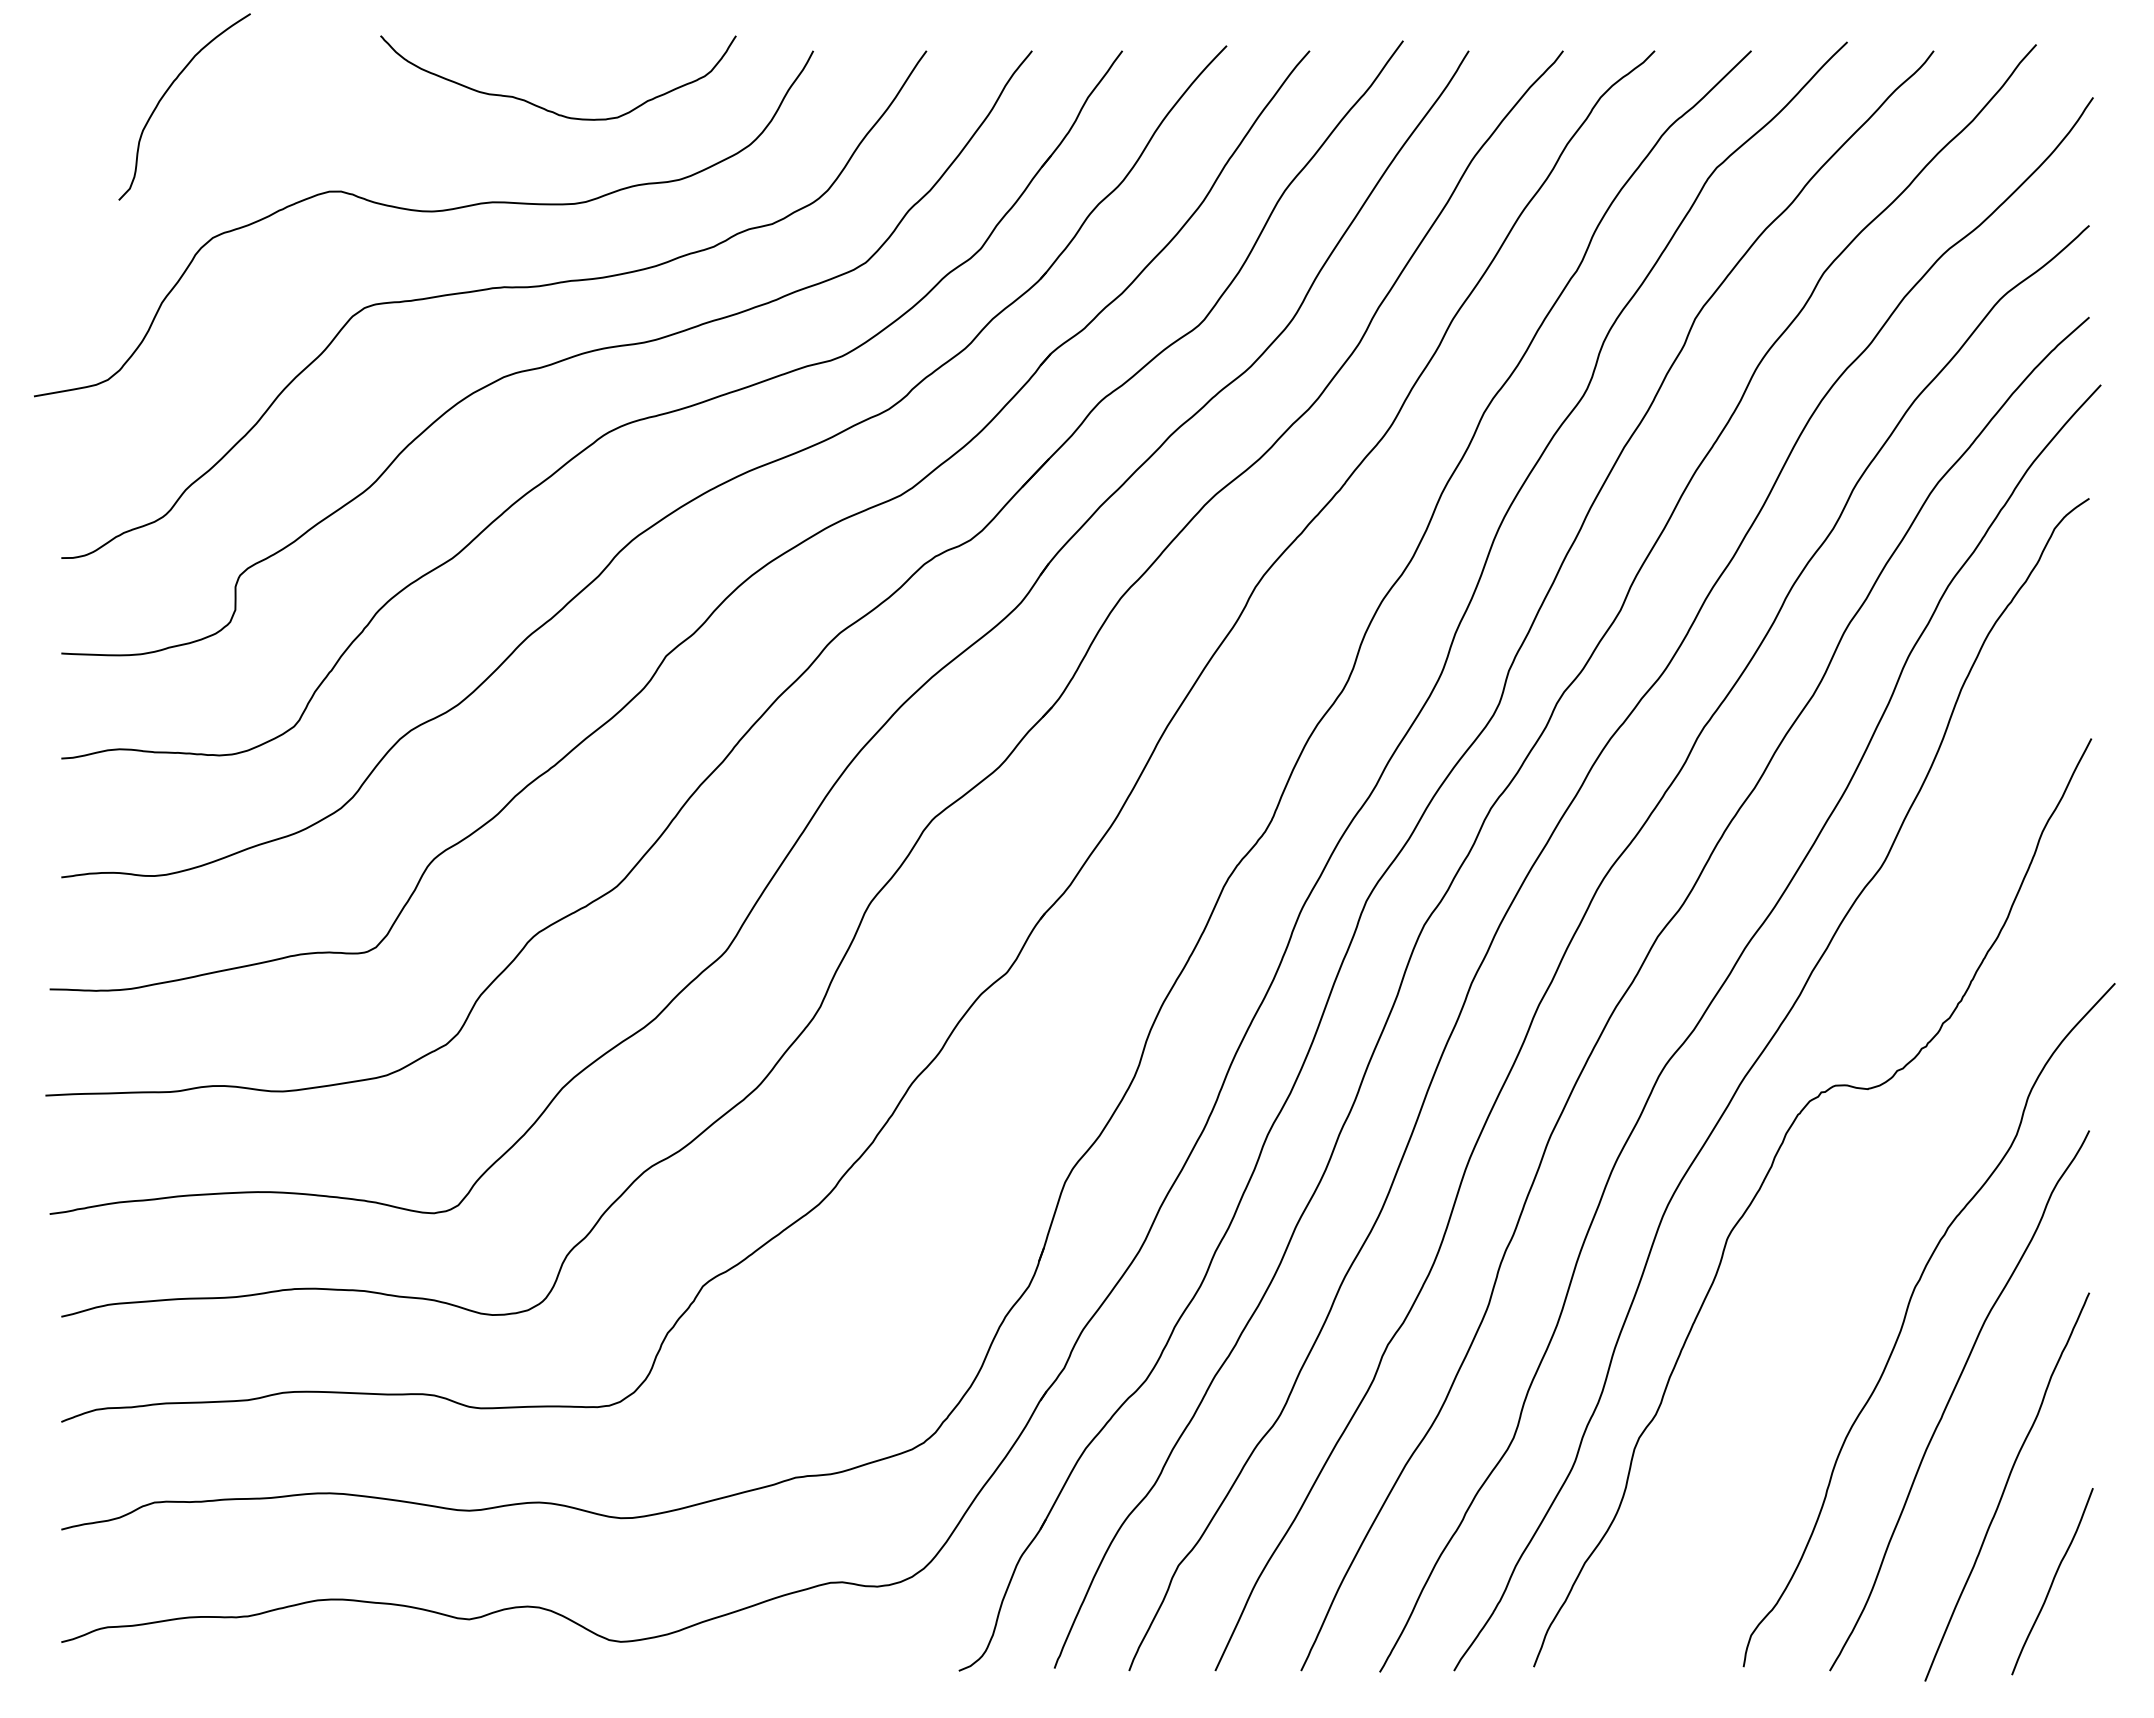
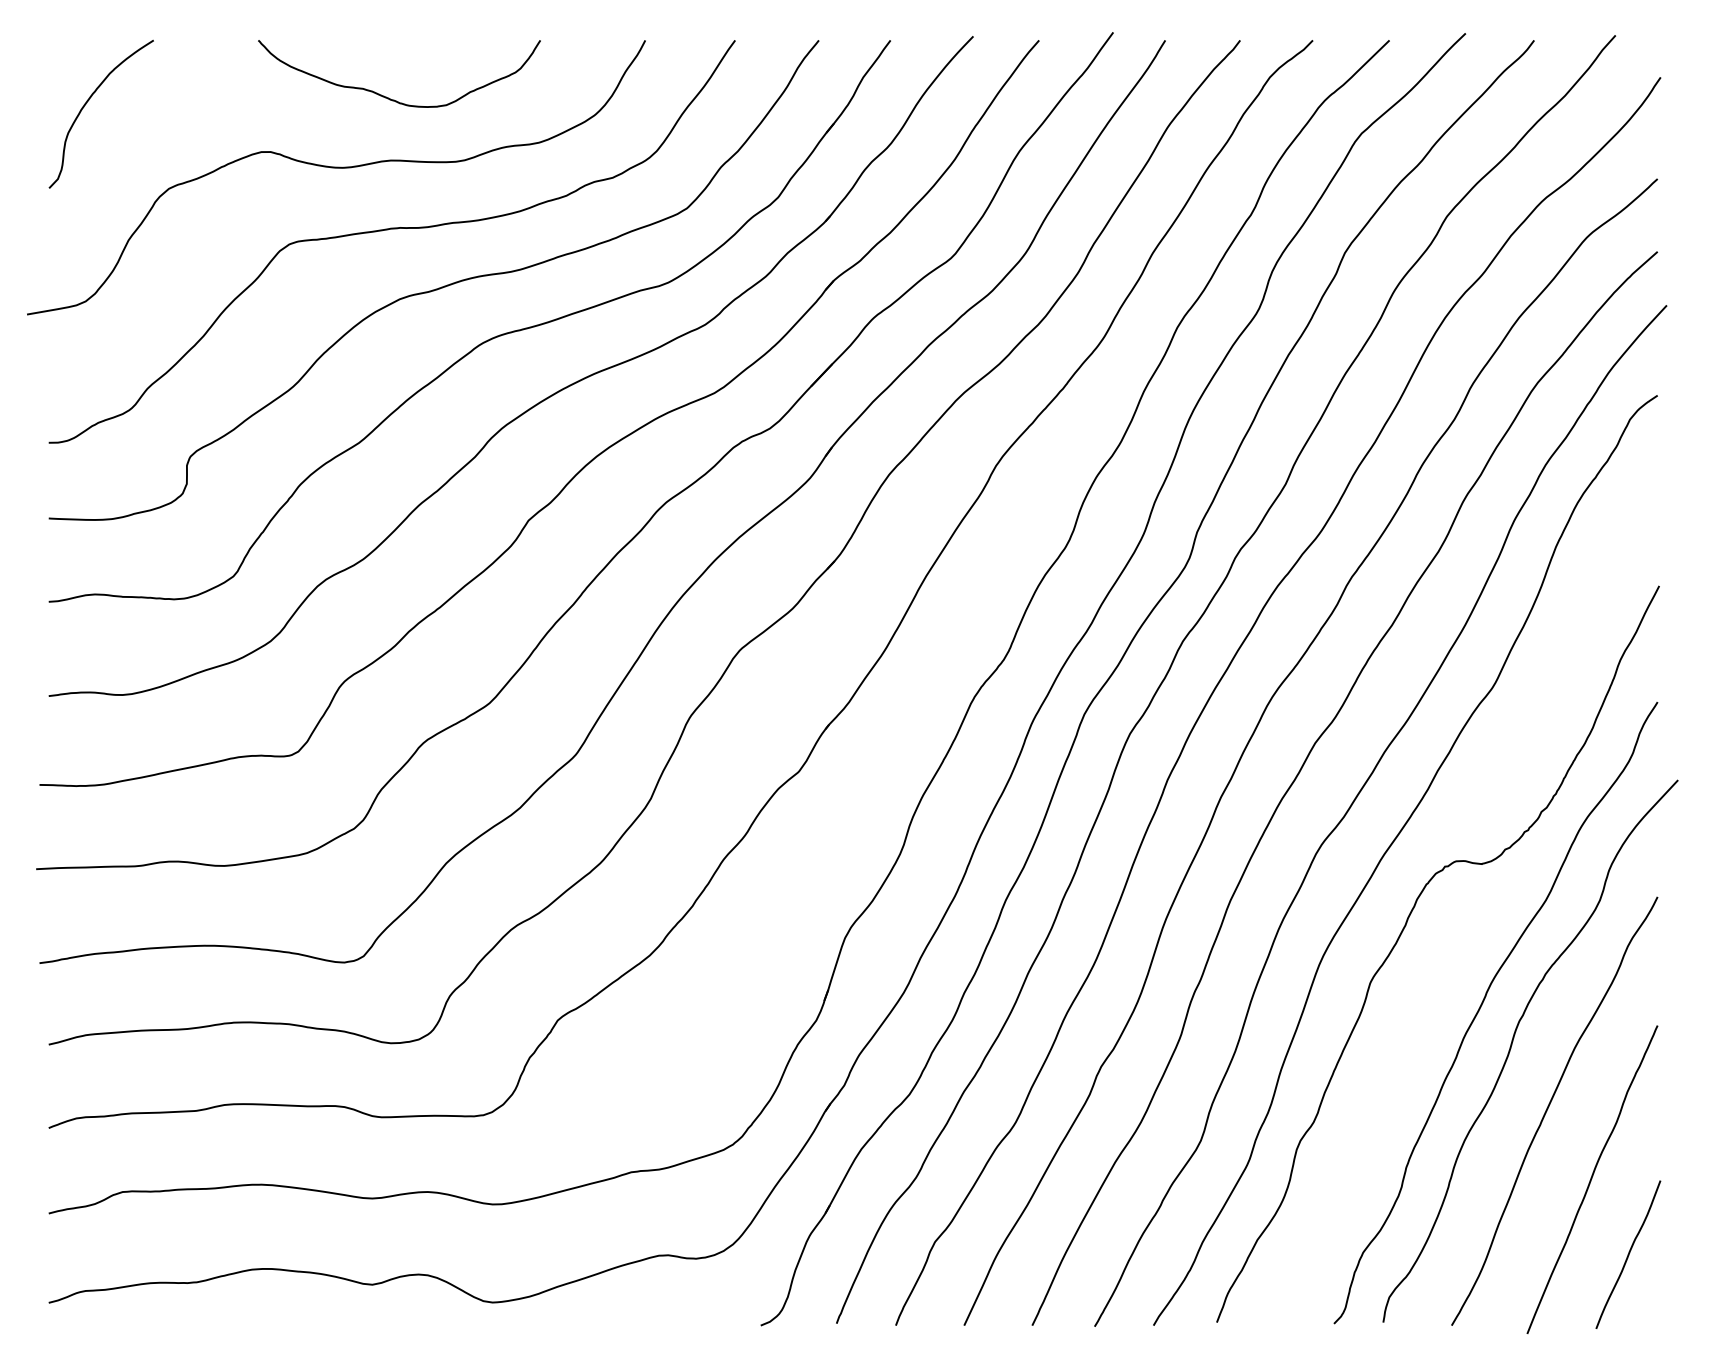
curve: (166, 93) -> (86, 103), moved
curve: (543, 107) -> (387, 97), moved
curve: (1867, 1268) -> (1481, 1006), added

